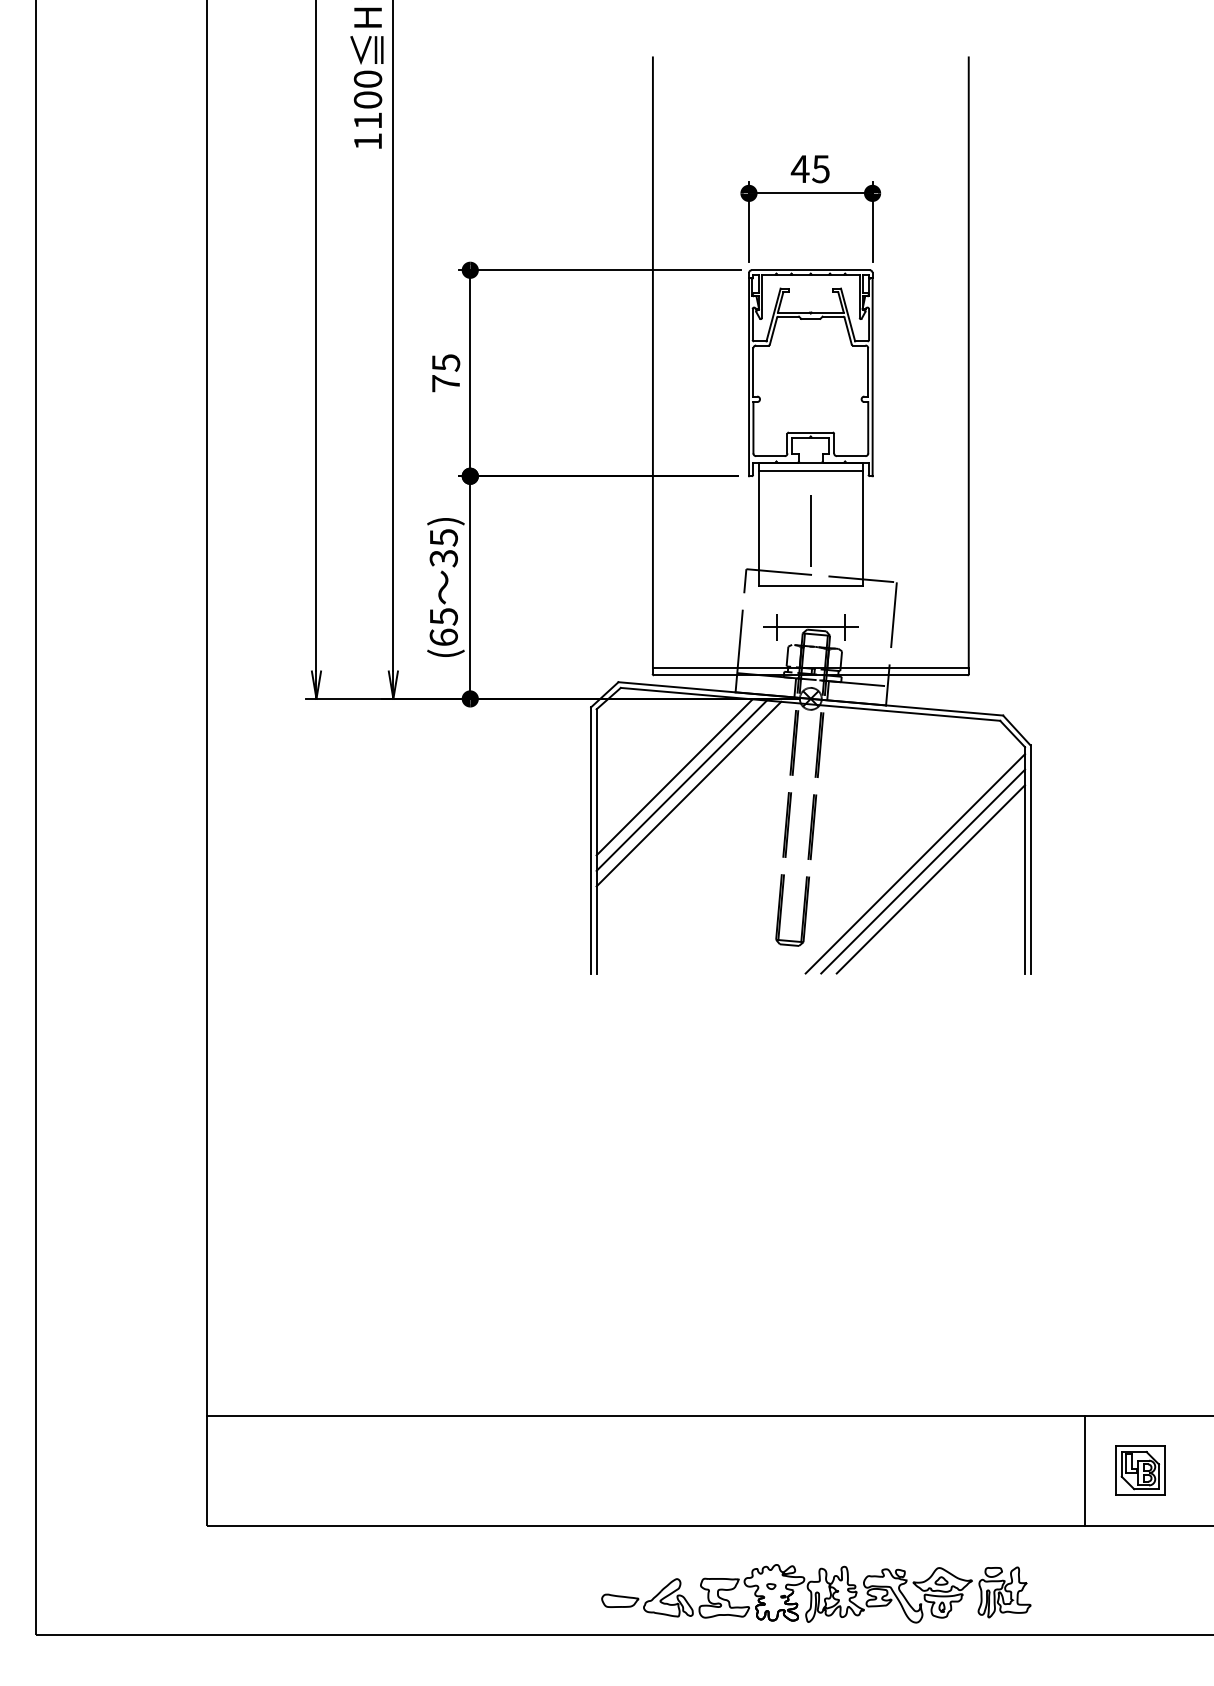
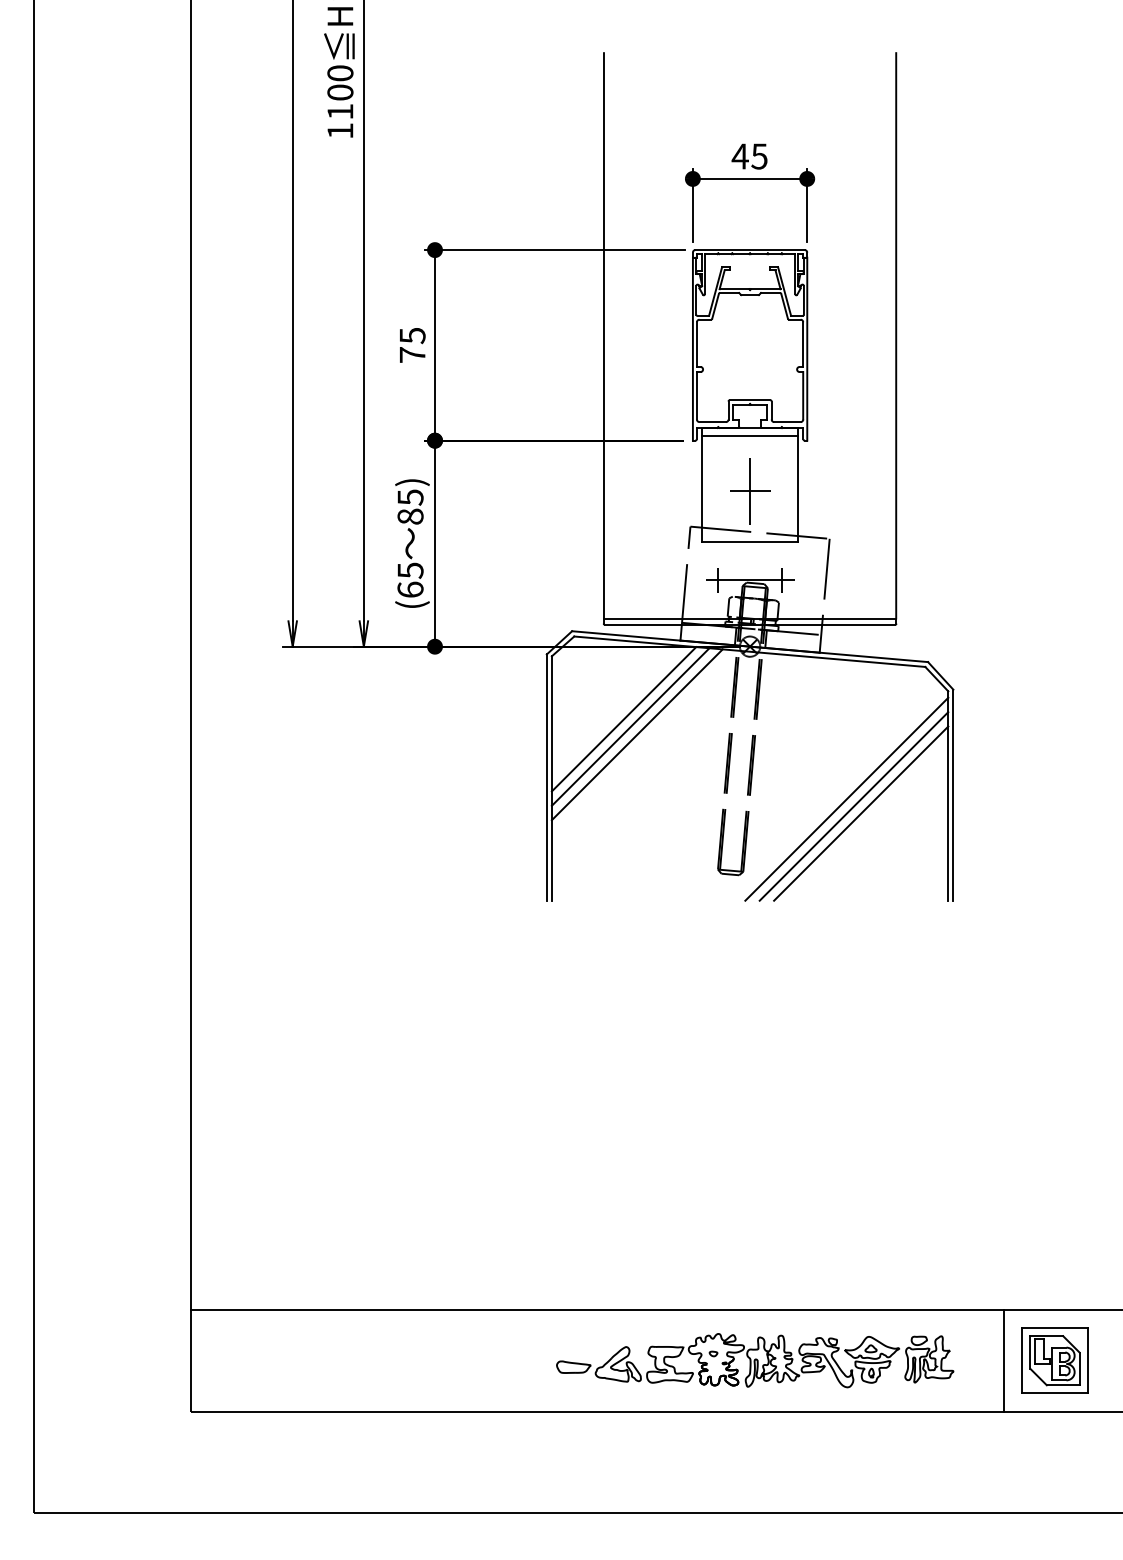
line: (810, 531) -> (749, 491), added
text: (443, 558) -> (410, 516), 35) -> 85)
part: (1139, 1470) -> (1054, 1360), size x1.43
part: (816, 1593) -> (755, 1360), moved

